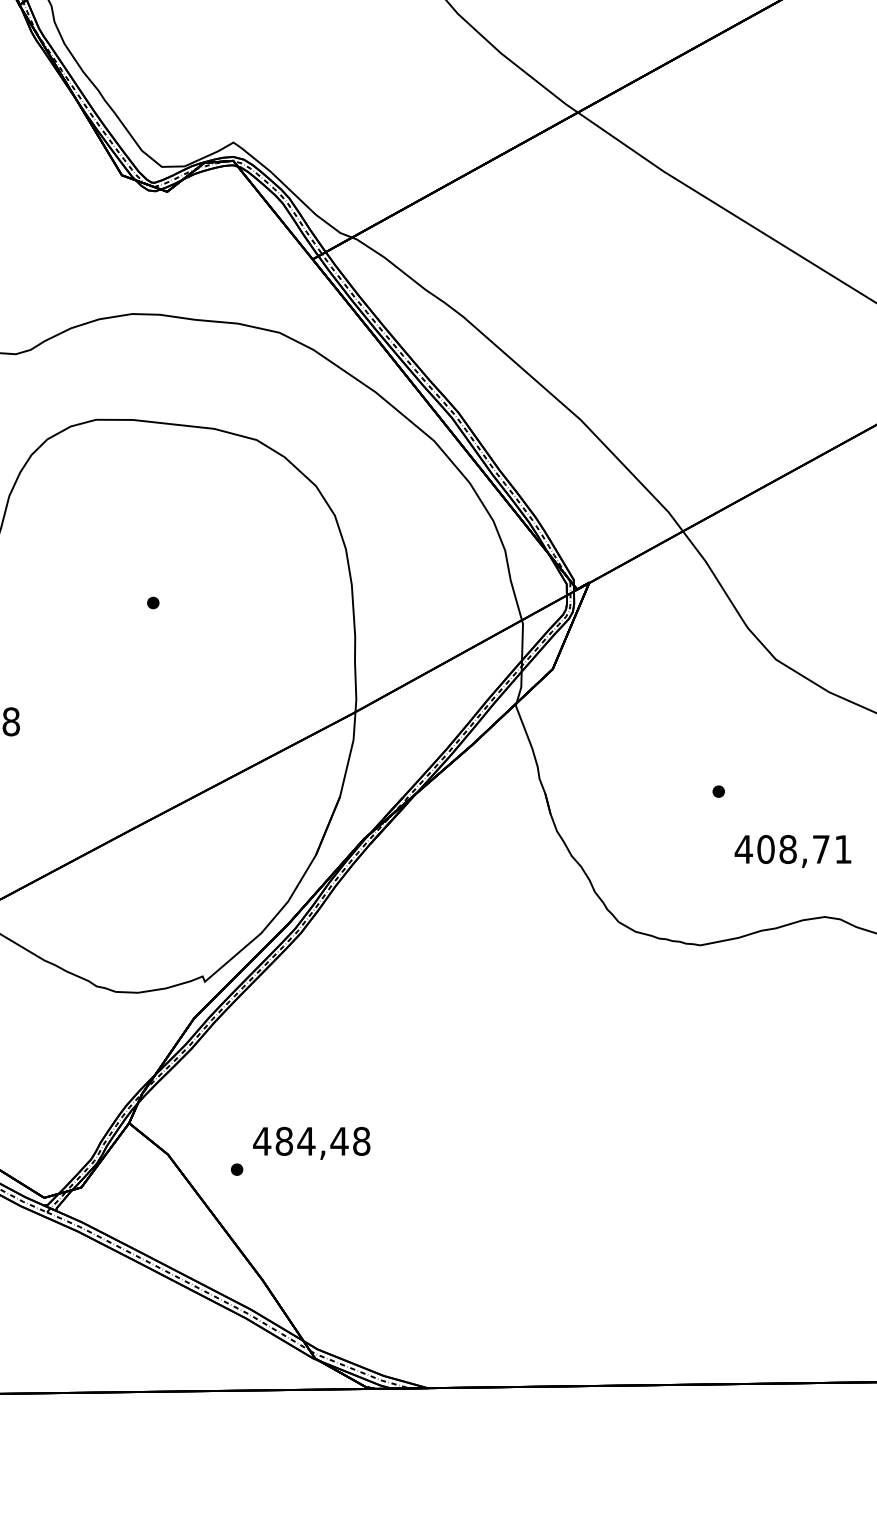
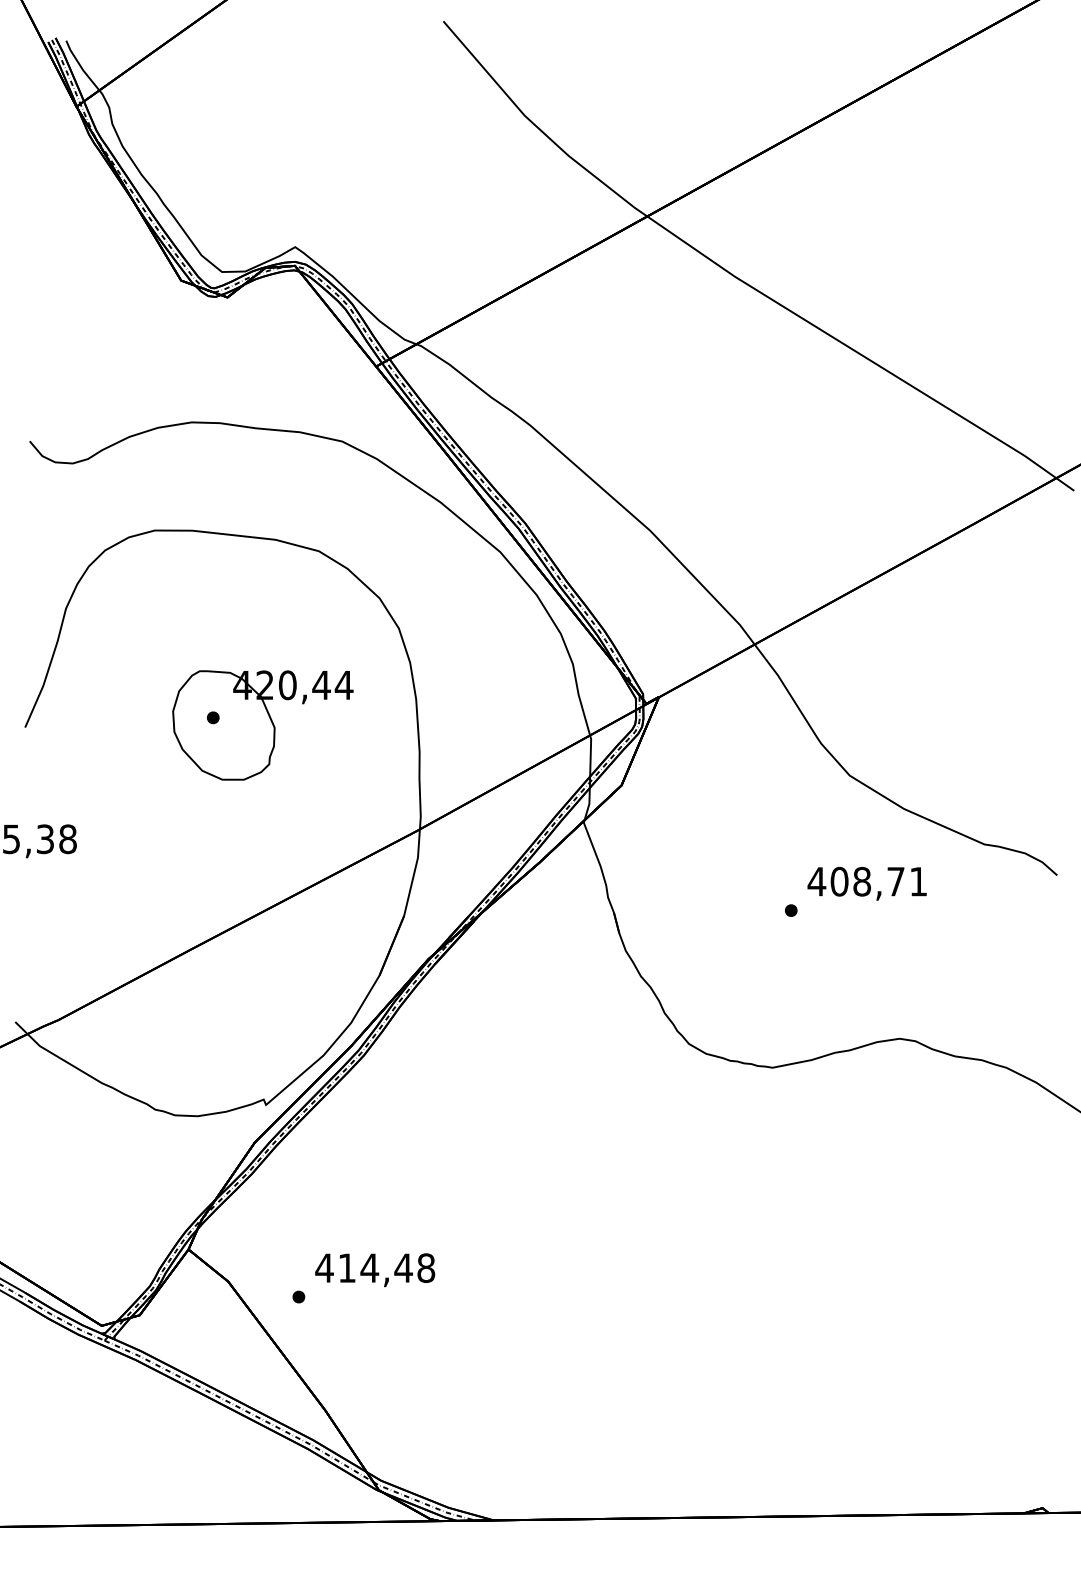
part: (201, 610) -> (262, 725), added
text: (792, 851) -> (866, 883), moved
text: (284, 1141) -> (347, 1268), 484,48 -> 414,48

